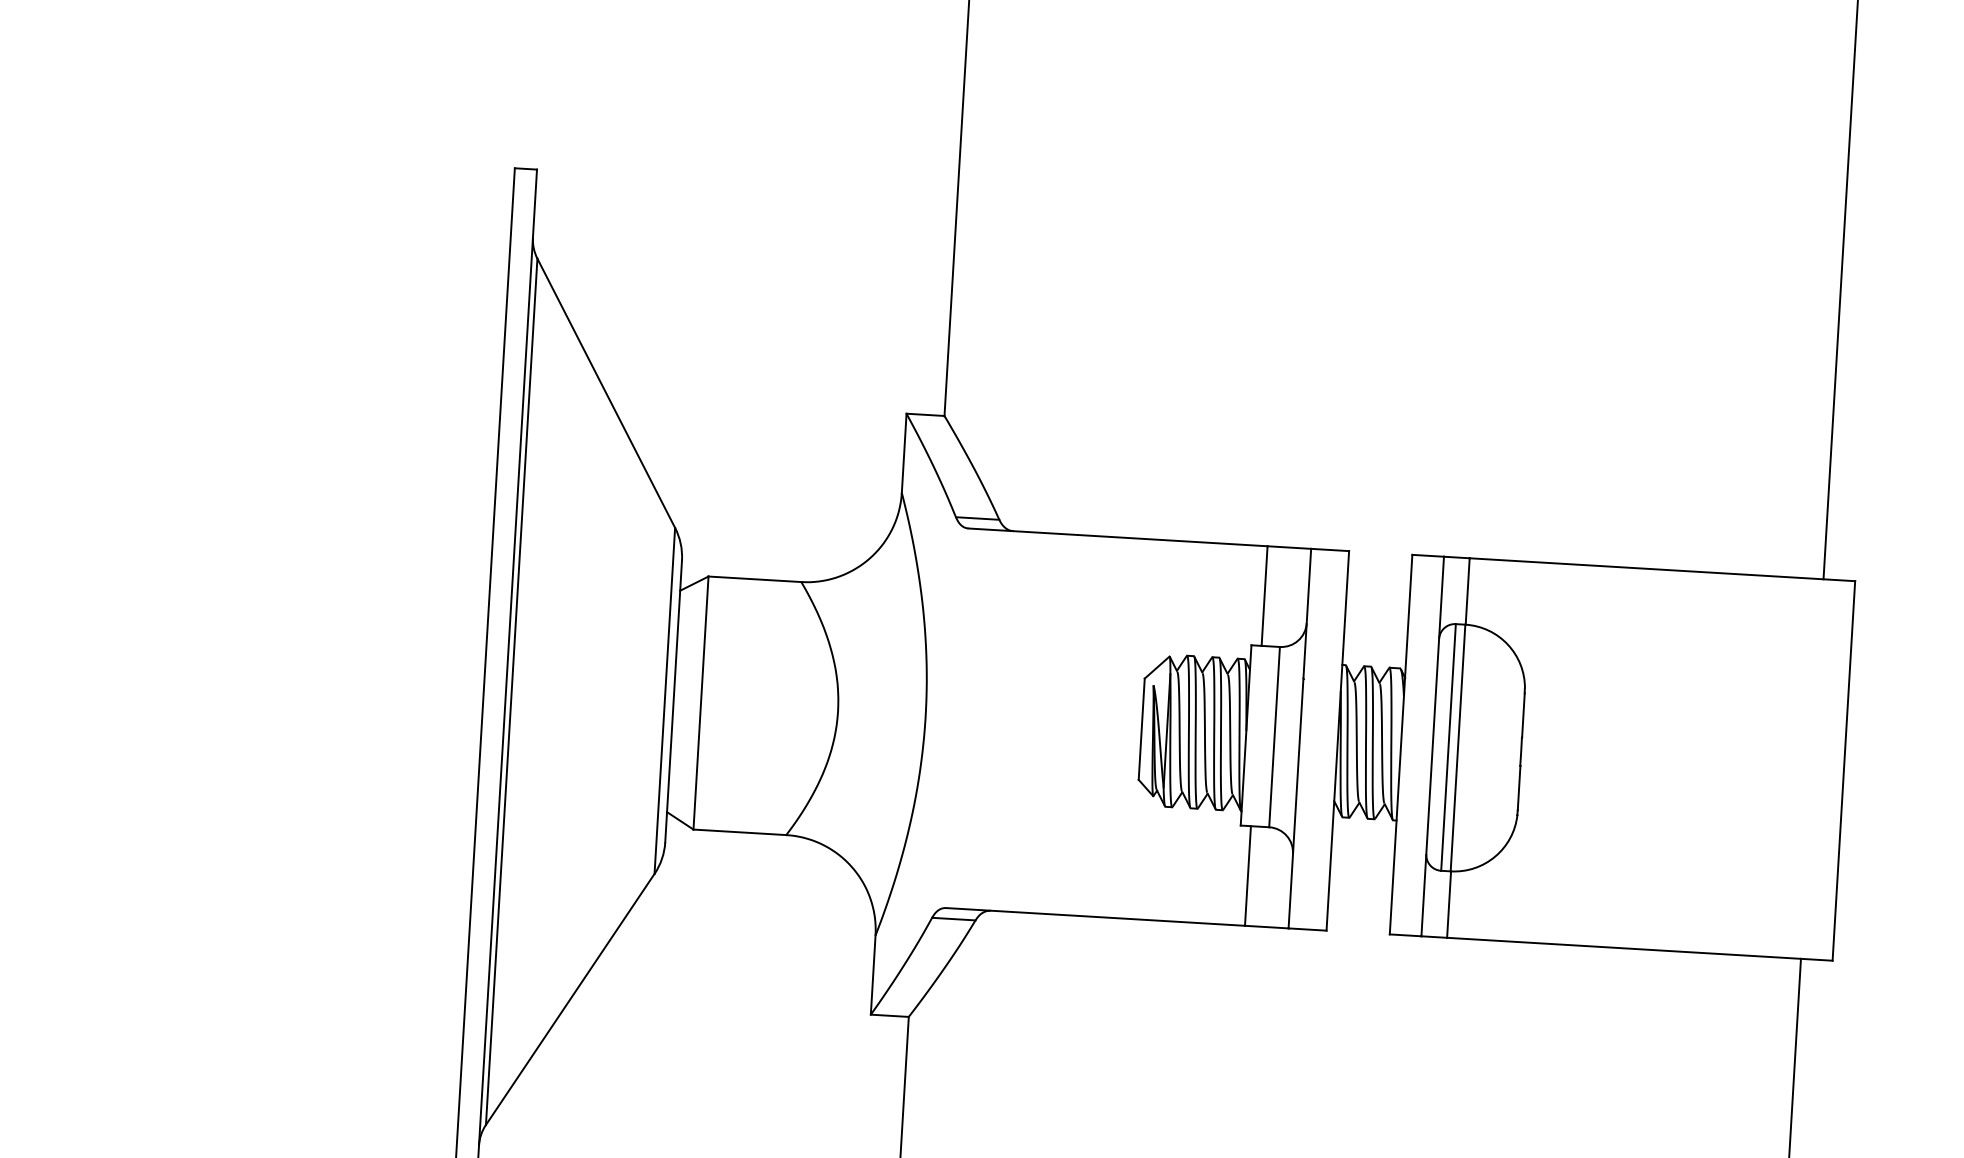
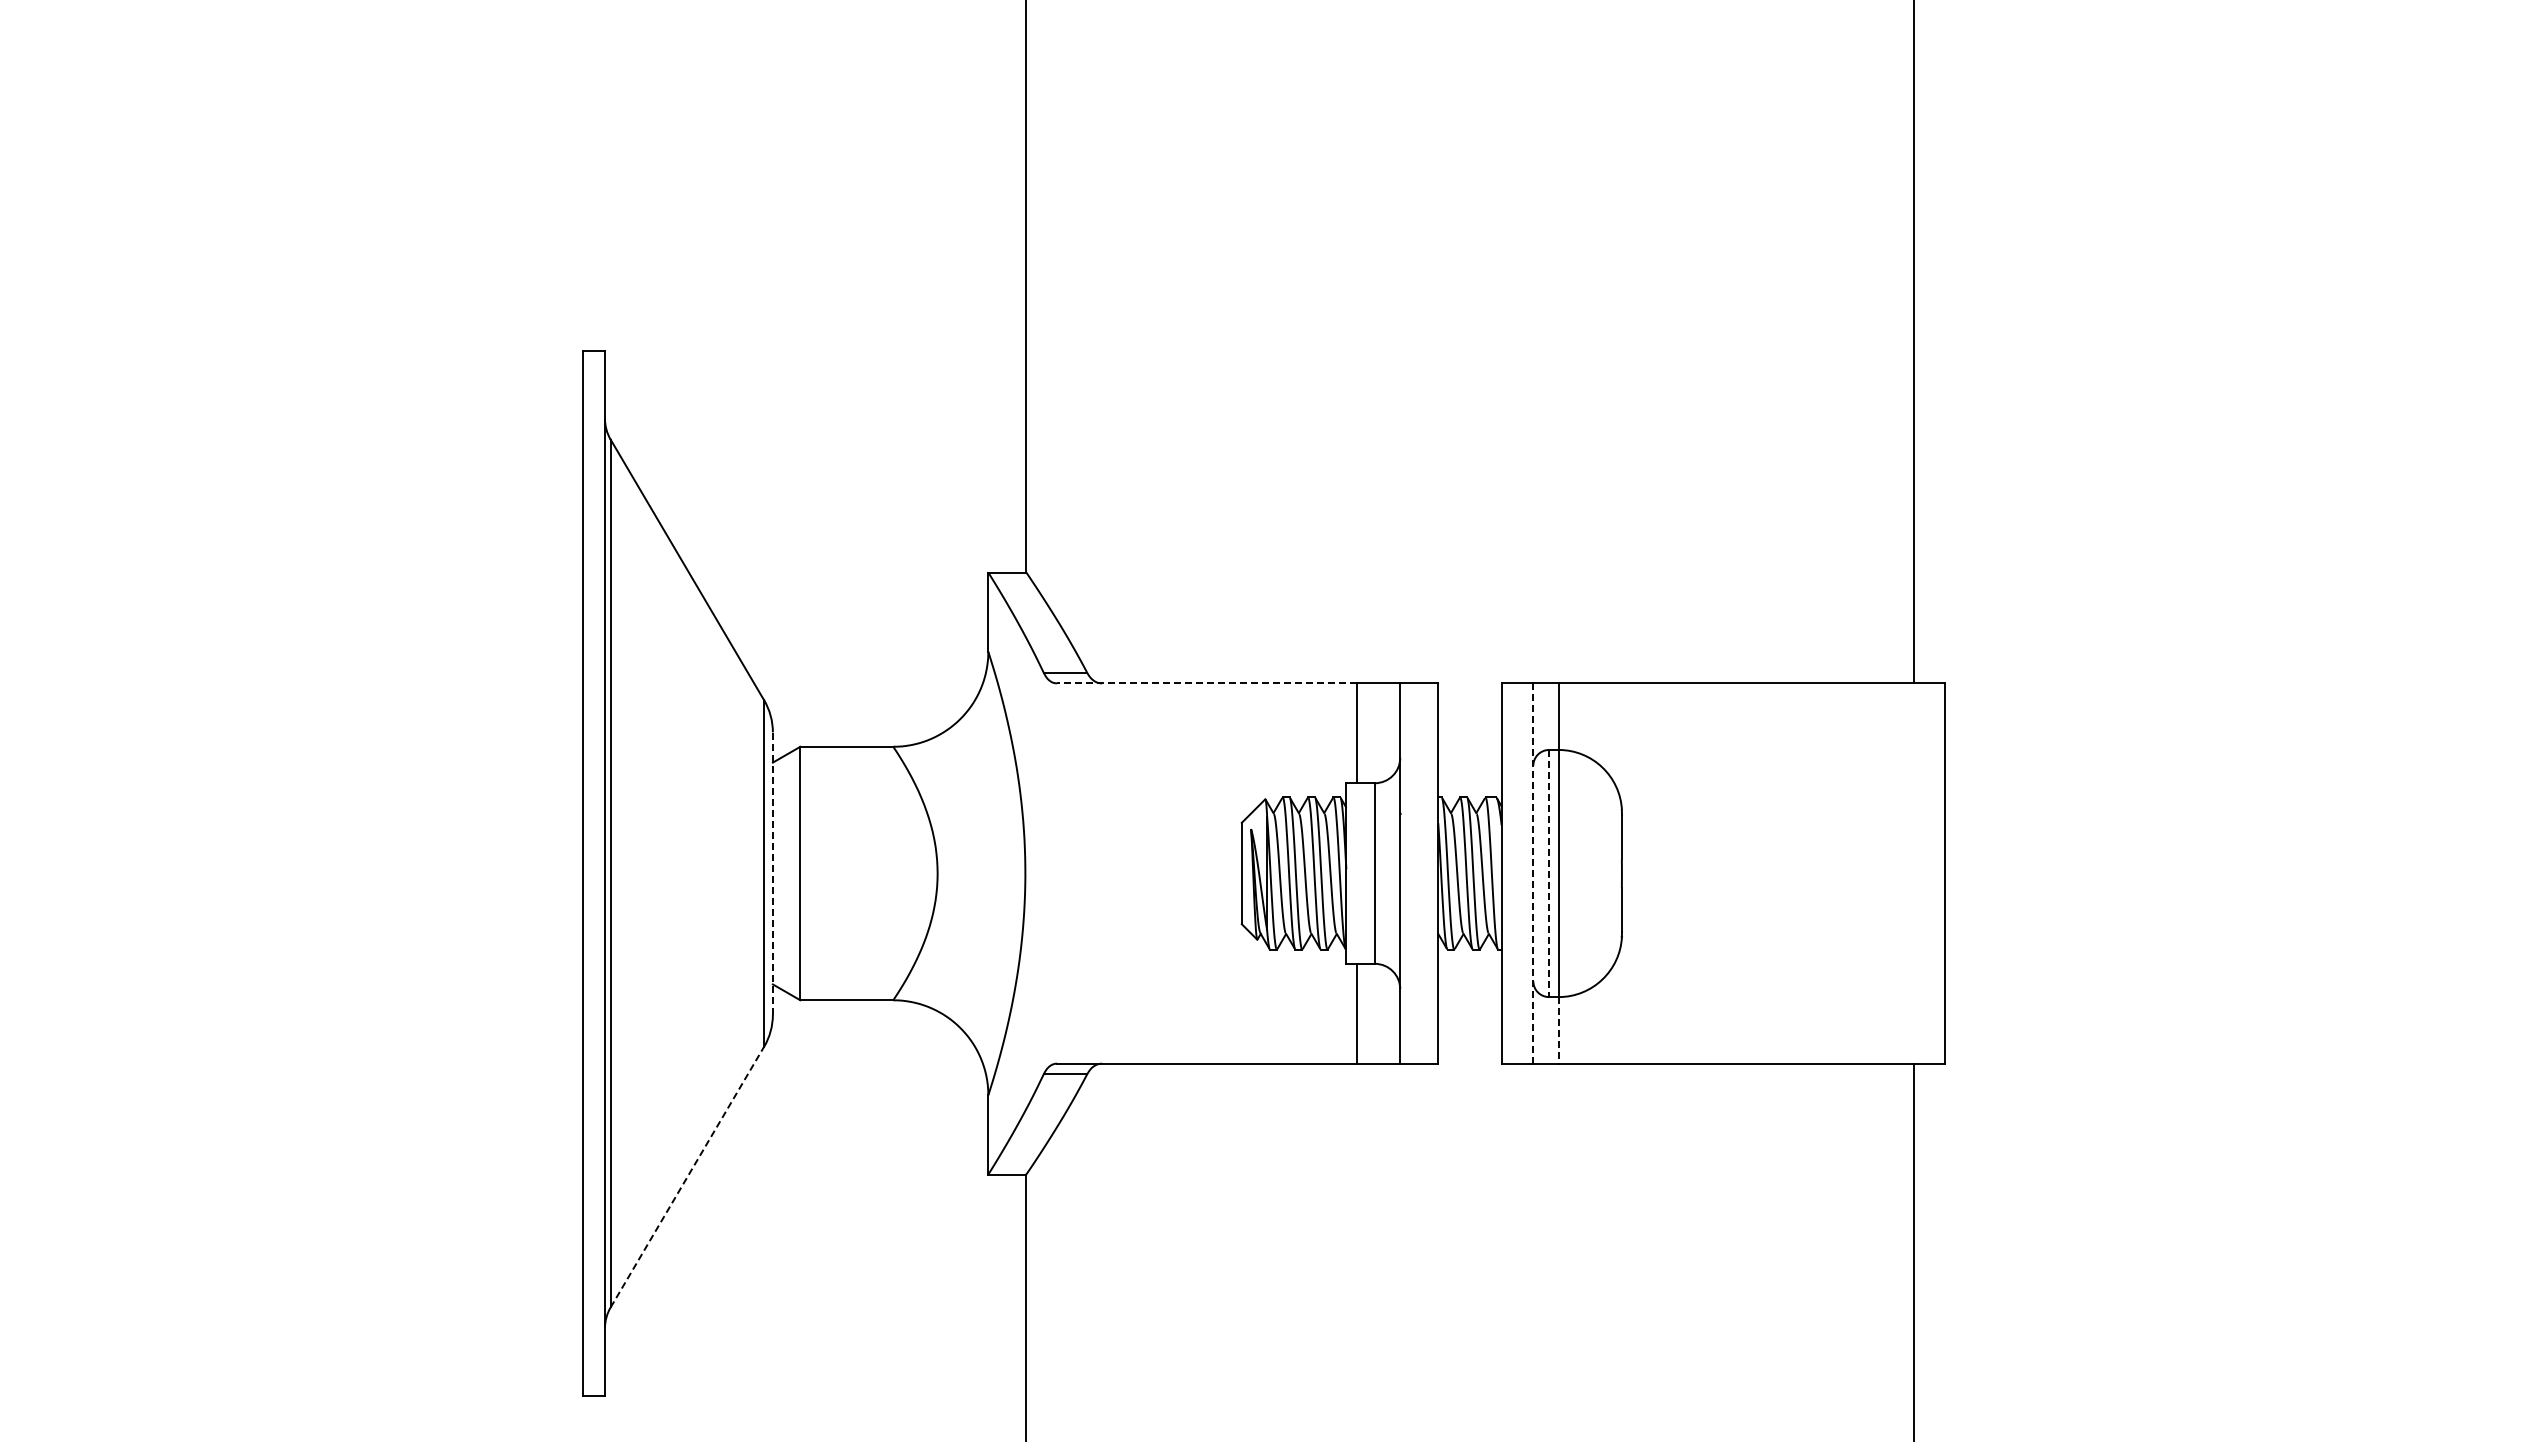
line: (1117, 537) -> (1206, 683), solid -> dashed
line: (673, 701) -> (772, 873), solid -> dashed
line: (1432, 747) -> (1533, 874), solid -> dashed
line: (1448, 747) -> (1549, 873), solid -> dashed
line: (1449, 904) -> (1559, 1030), solid -> dashed
line: (570, 998) -> (687, 1176), solid -> dashed

